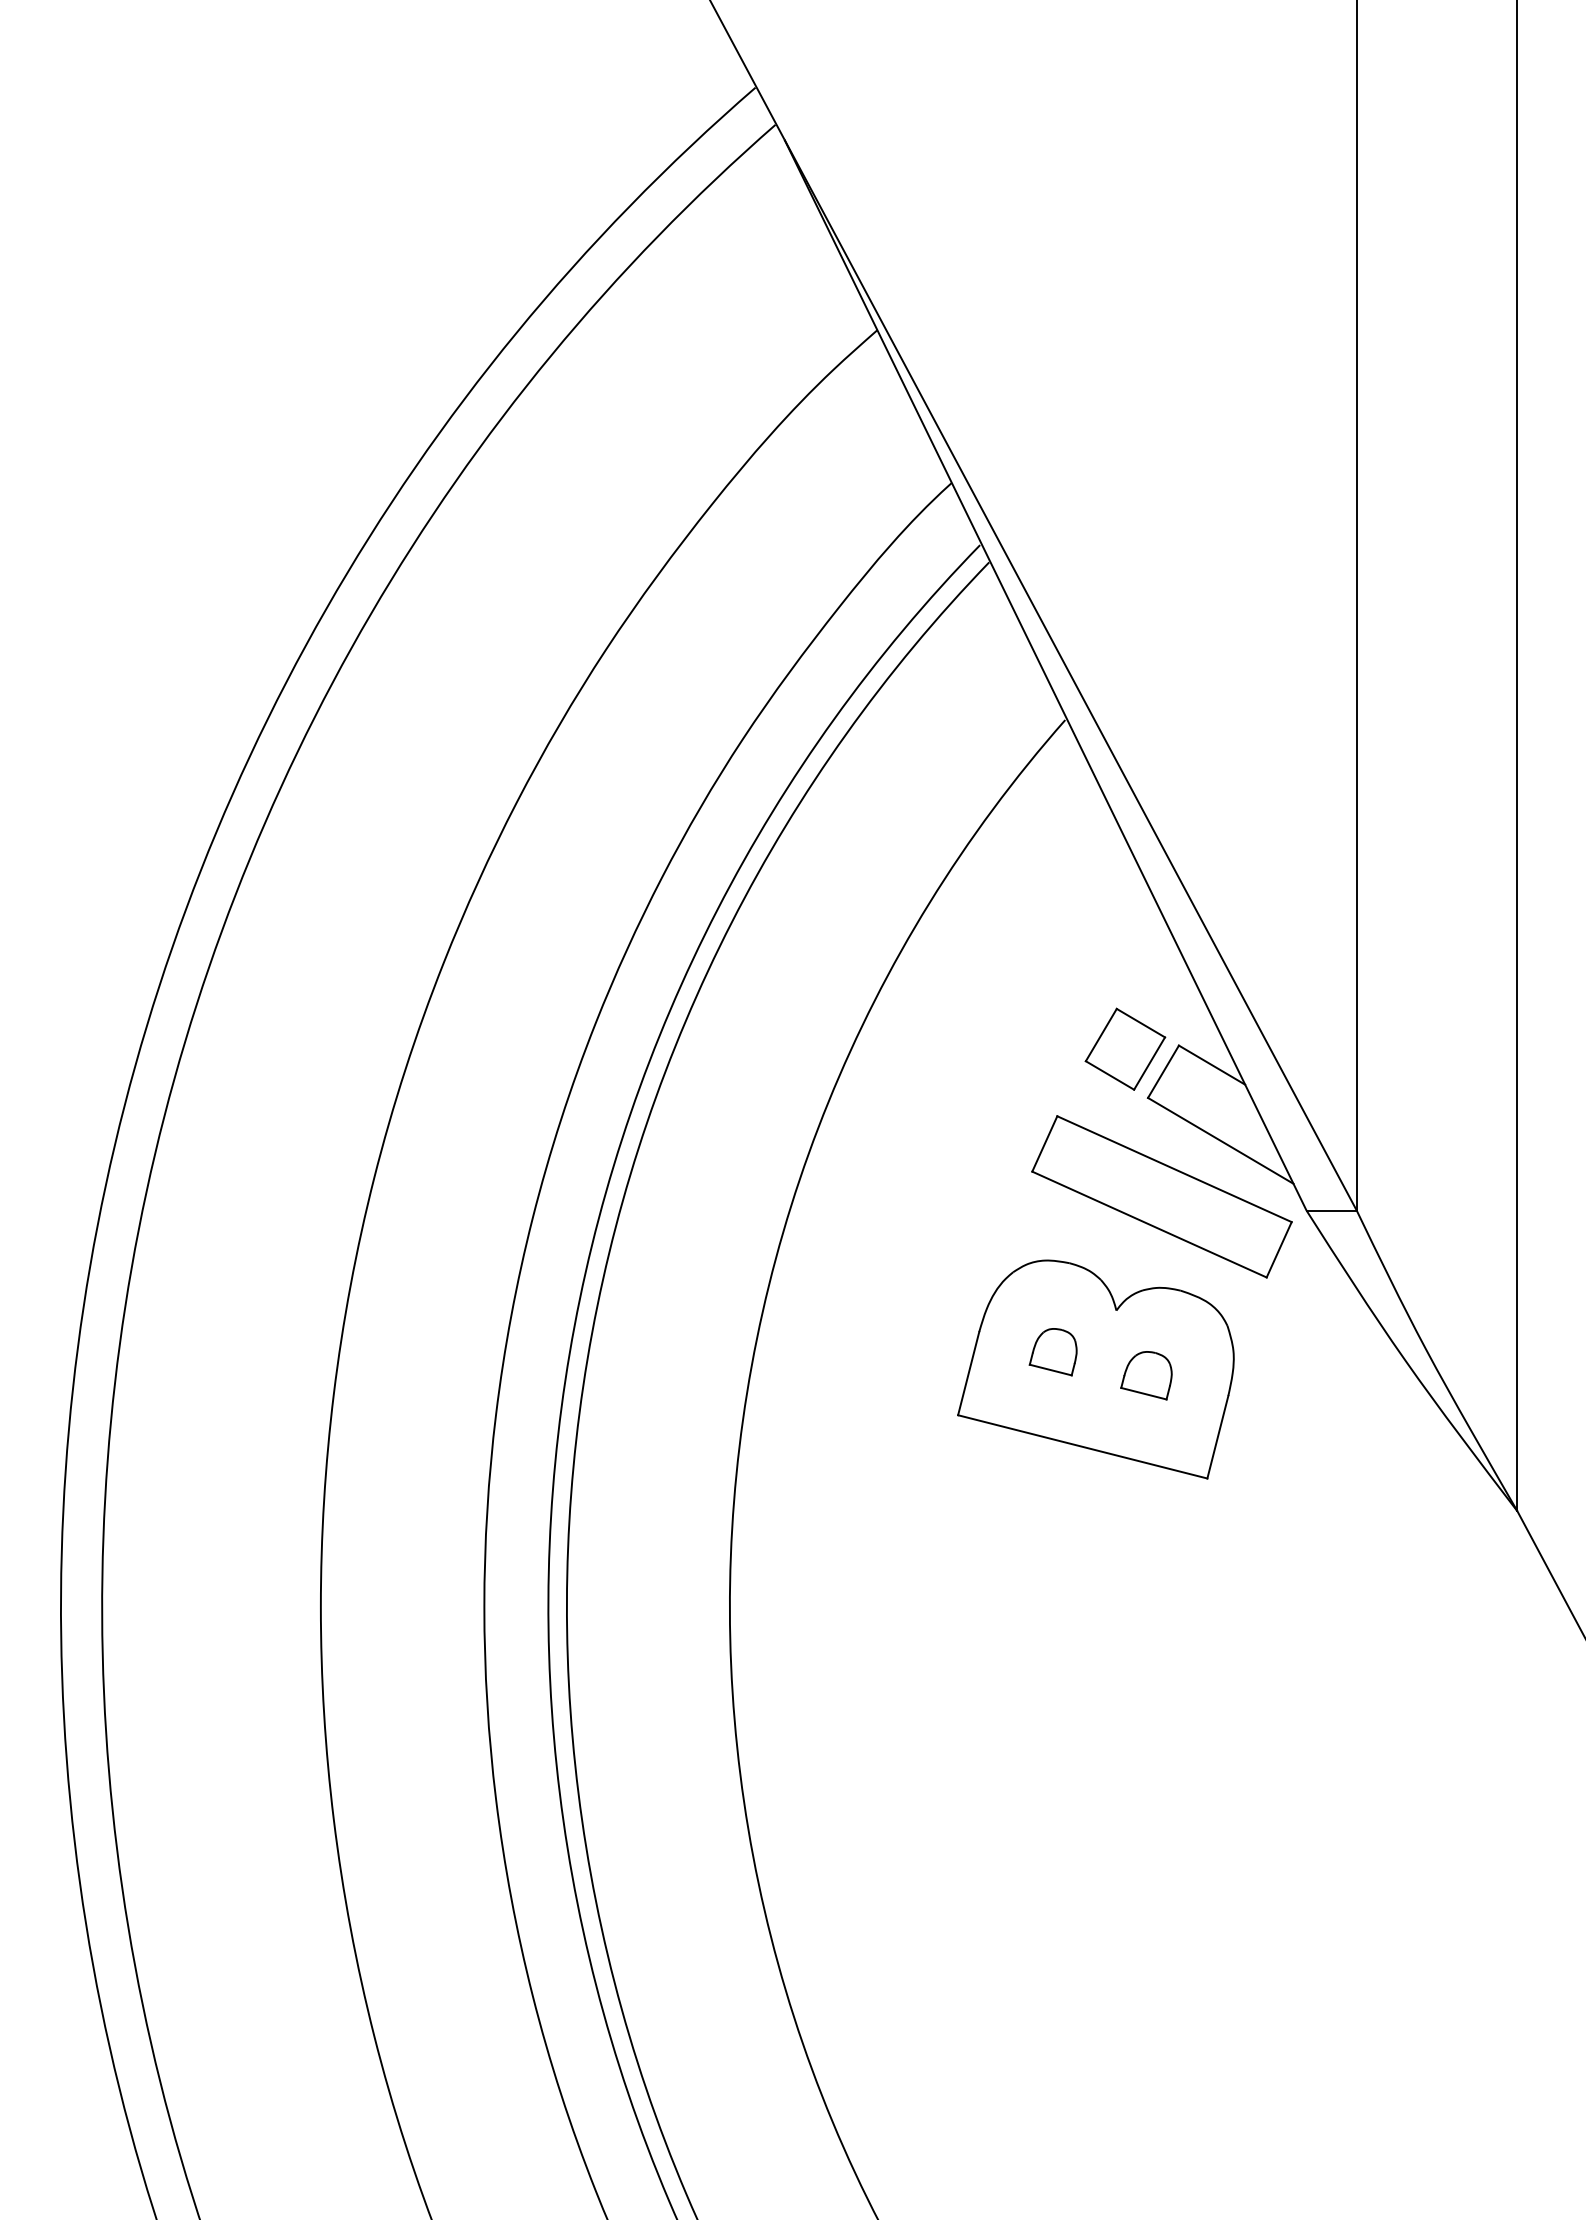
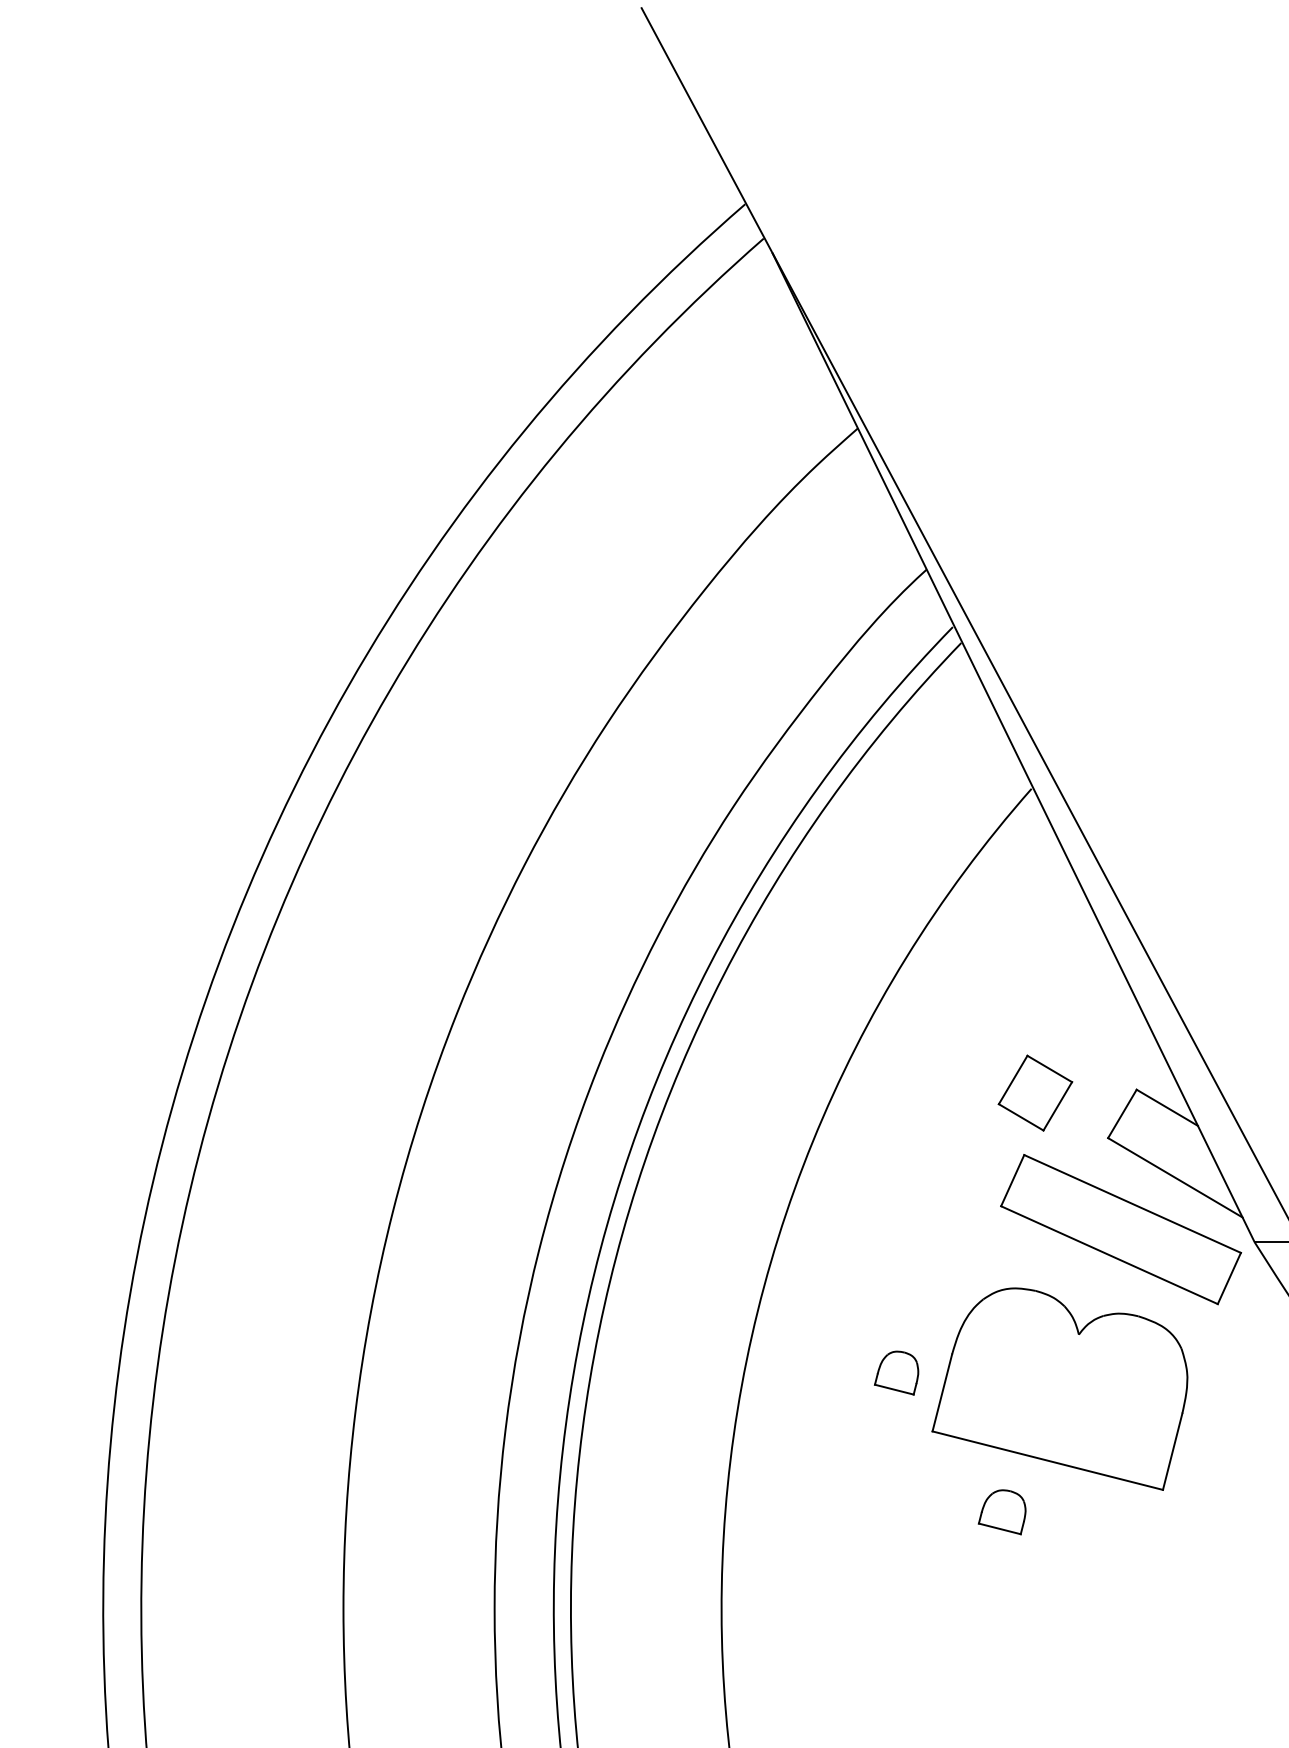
part: (1125, 1048) -> (1035, 1092), moved
part: (1052, 1352) -> (895, 1373), moved
part: (1146, 1375) -> (1002, 1512), moved

